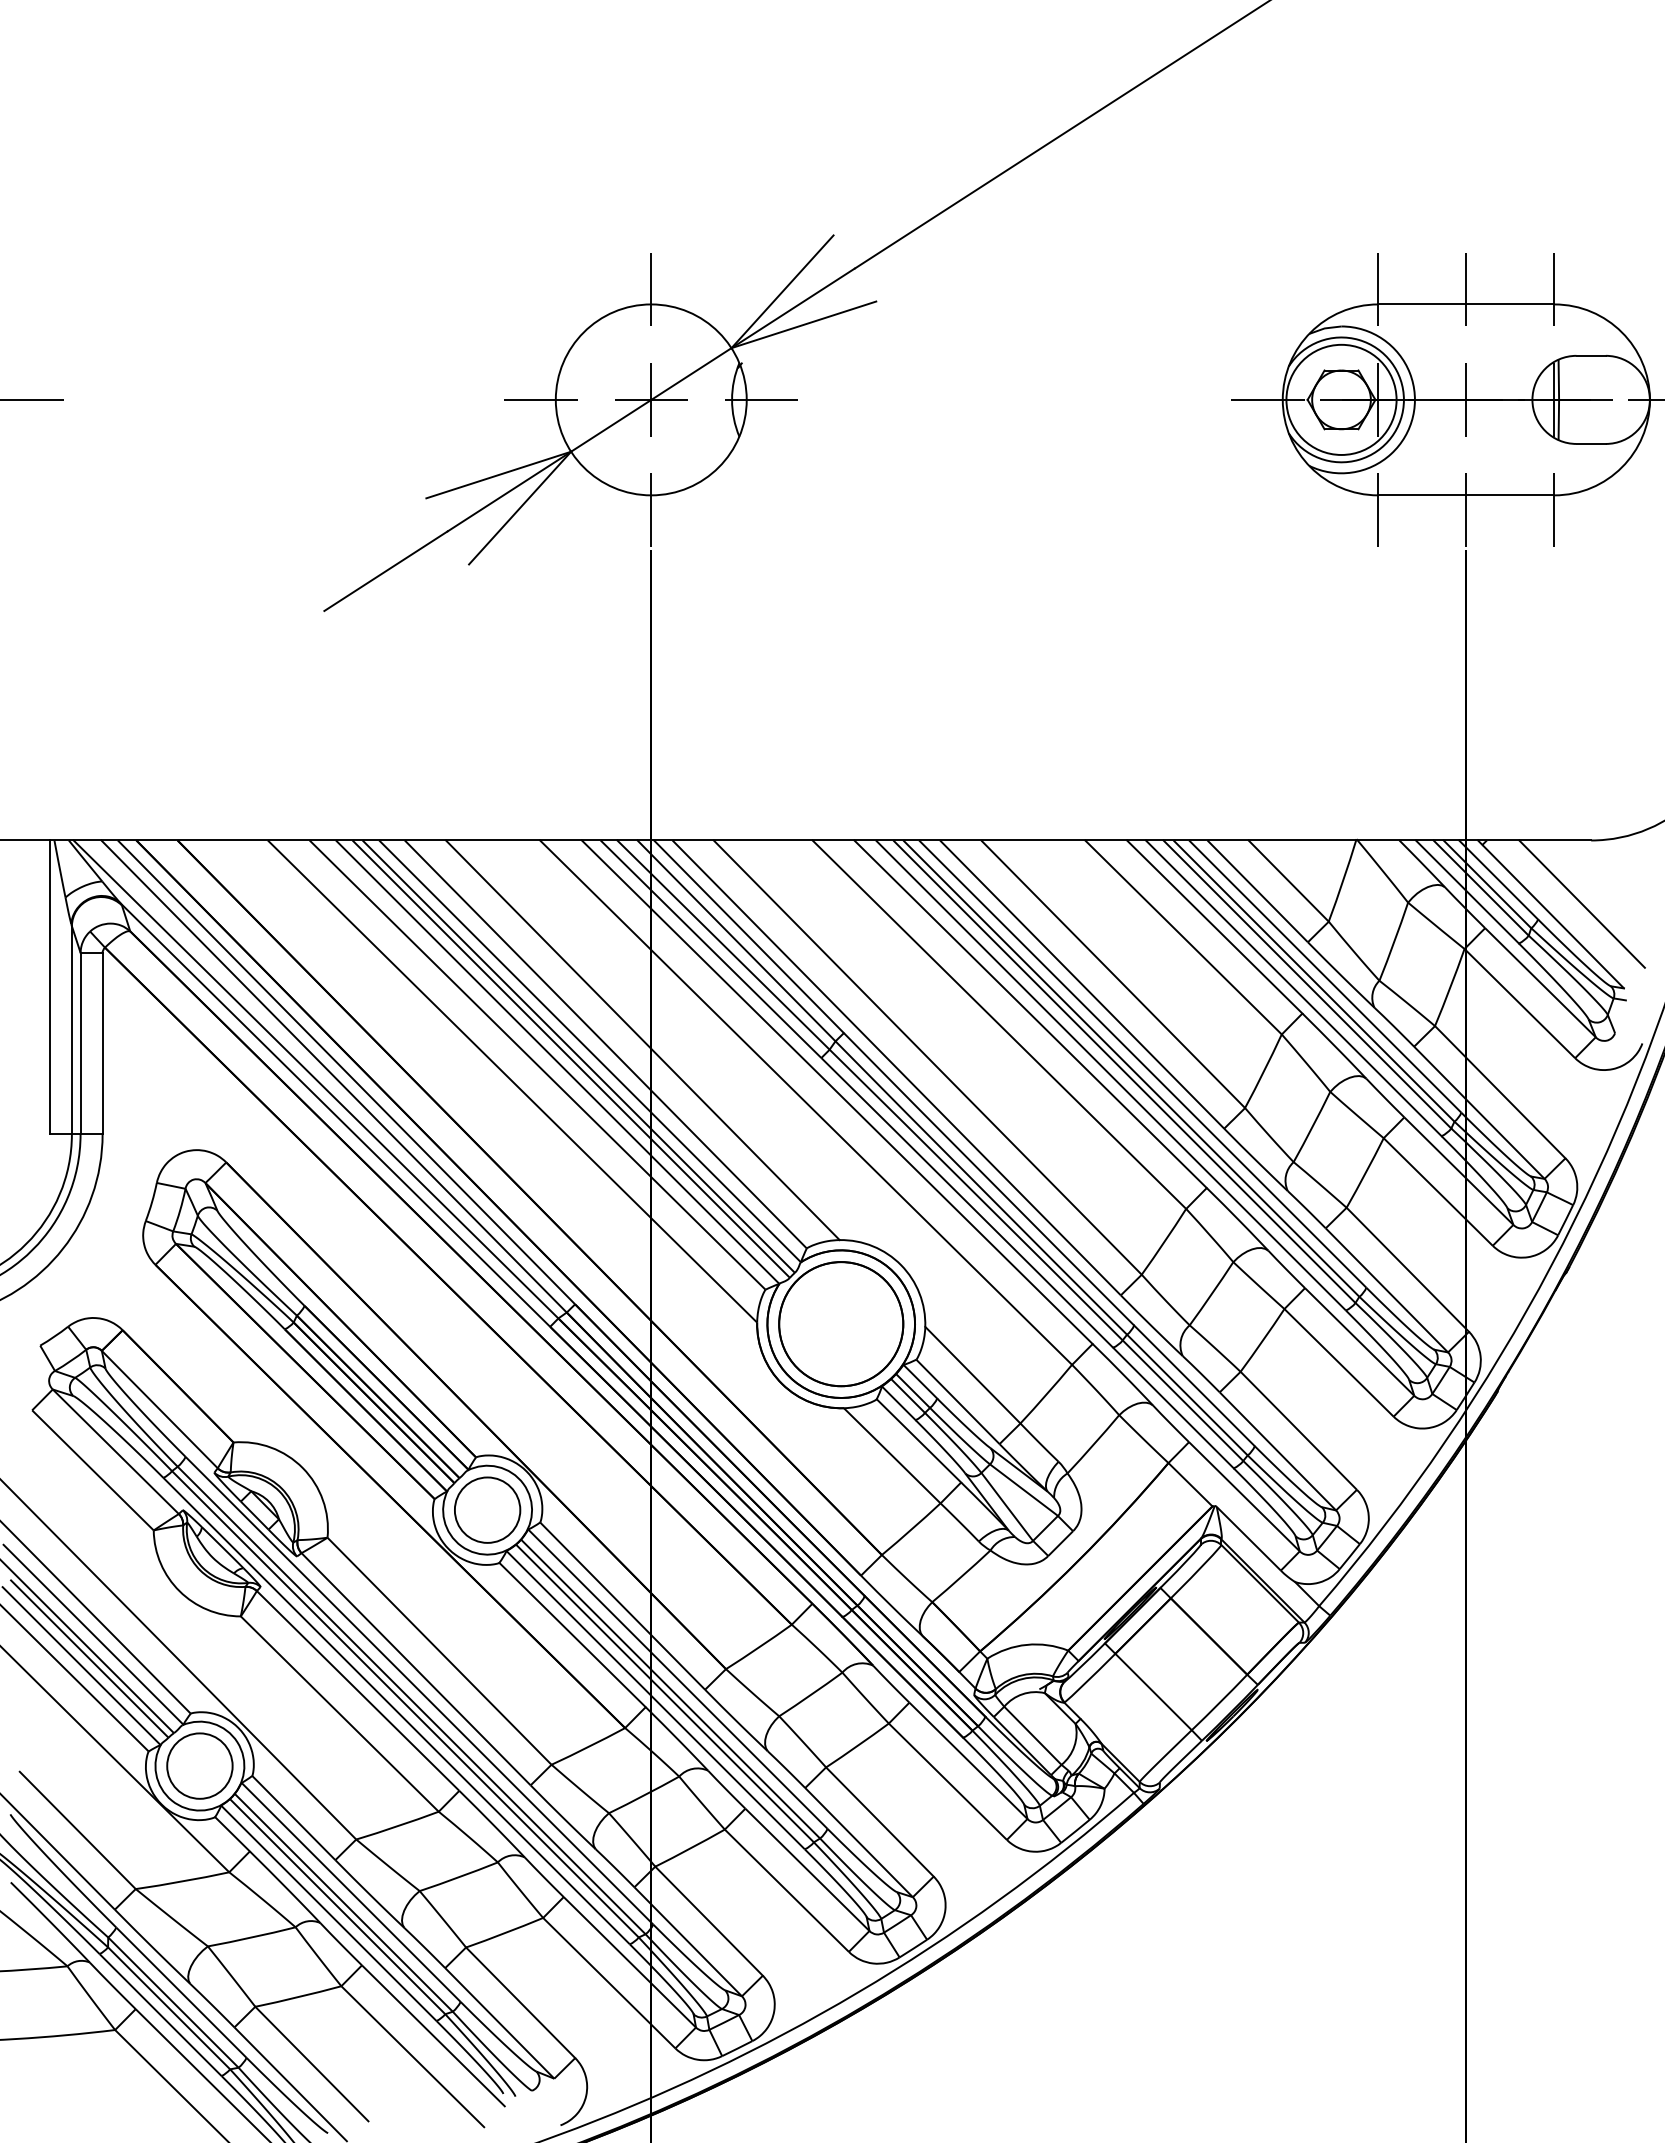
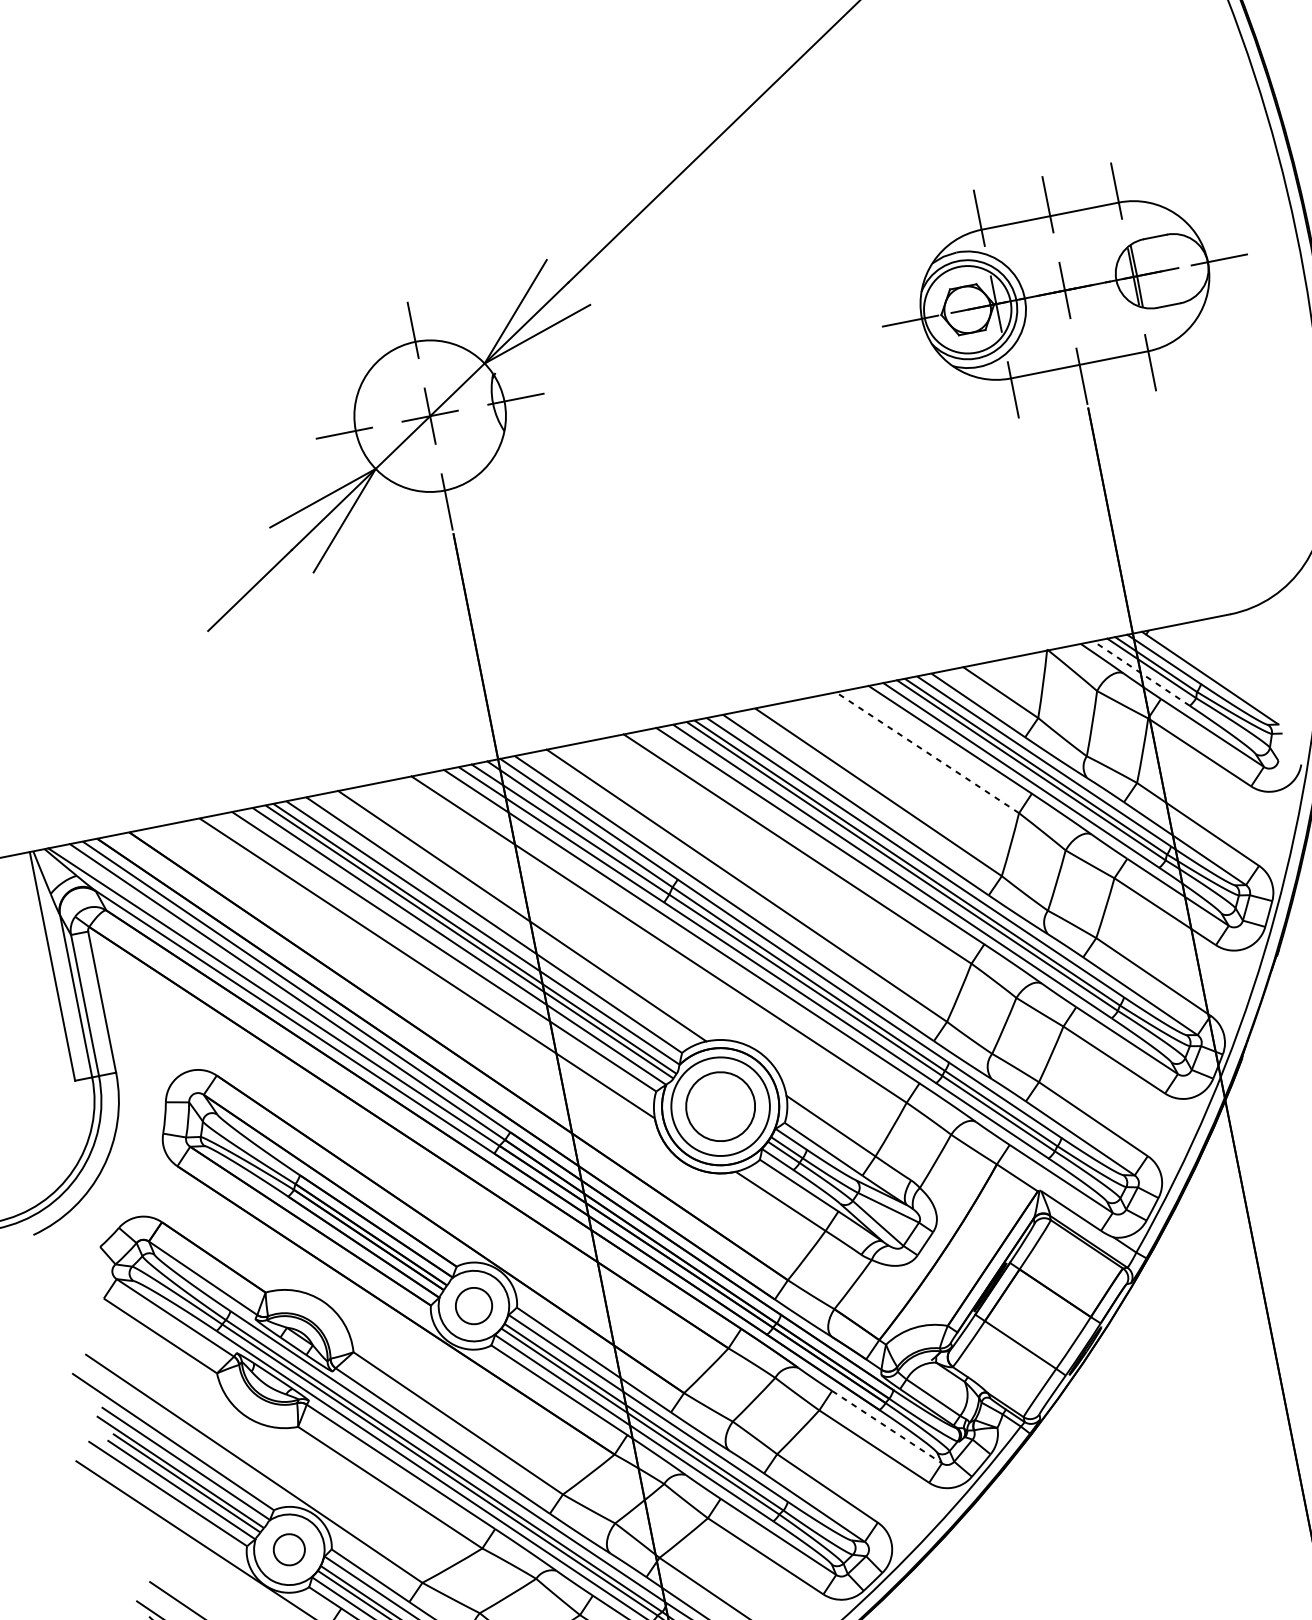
line: (1467, 892) -> (1141, 673), solid -> dashed
line: (1581, 903) -> (1232, 664), removed
line: (1183, 937) -> (927, 752), solid -> dashed
circle: (841, 1324) -> (720, 1106), size x0.7
circle: (487, 1509) -> (473, 1305), size x0.7
line: (968, 1760) -> (887, 1426), solid -> dashed
circle: (199, 1765) -> (288, 1549), size x0.6

